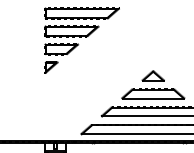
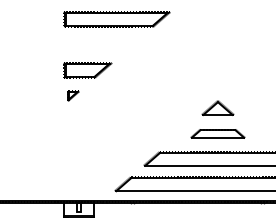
part: (72, 31) -> (102, 44), removed
part: (51, 67) -> (73, 95), size x0.6
part: (152, 93) -> (217, 133), size x0.6

